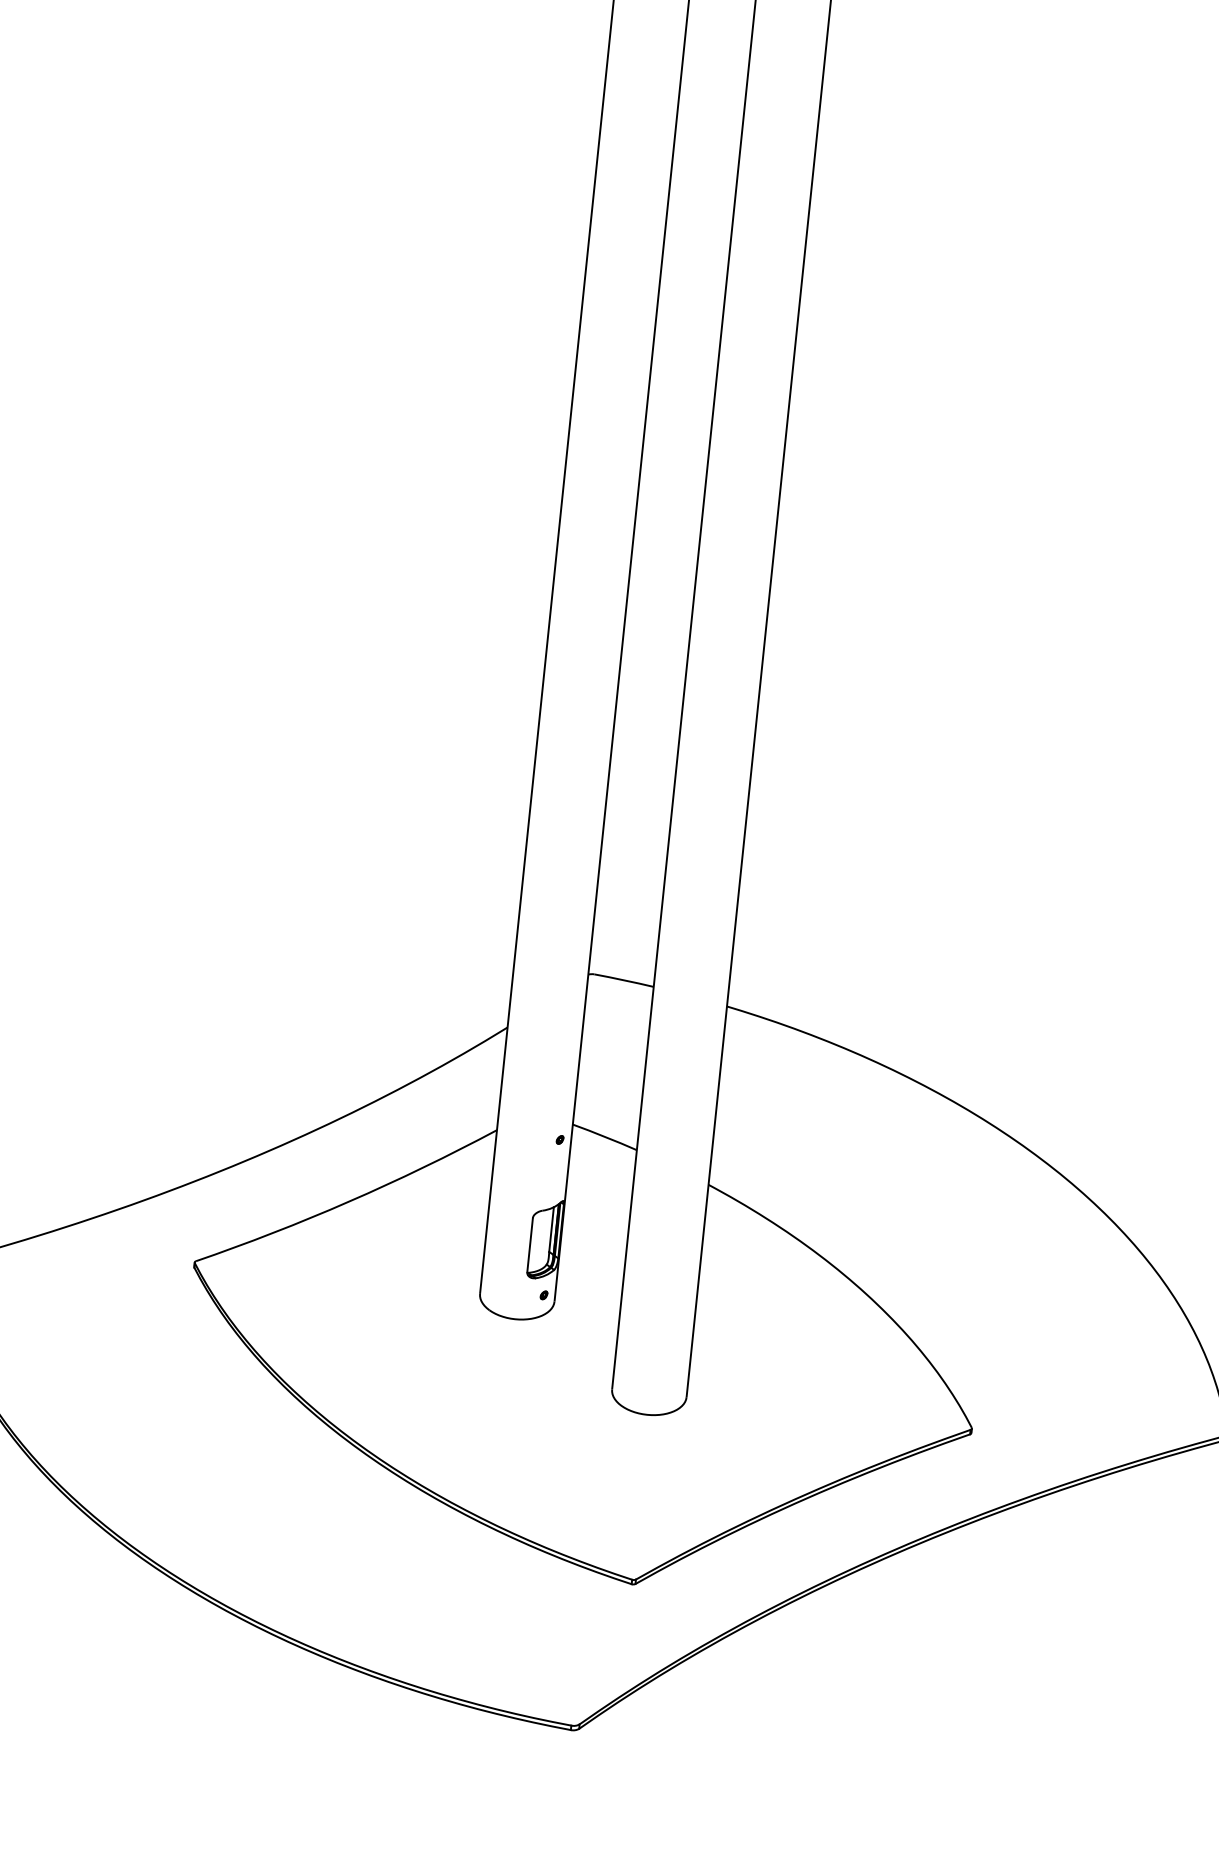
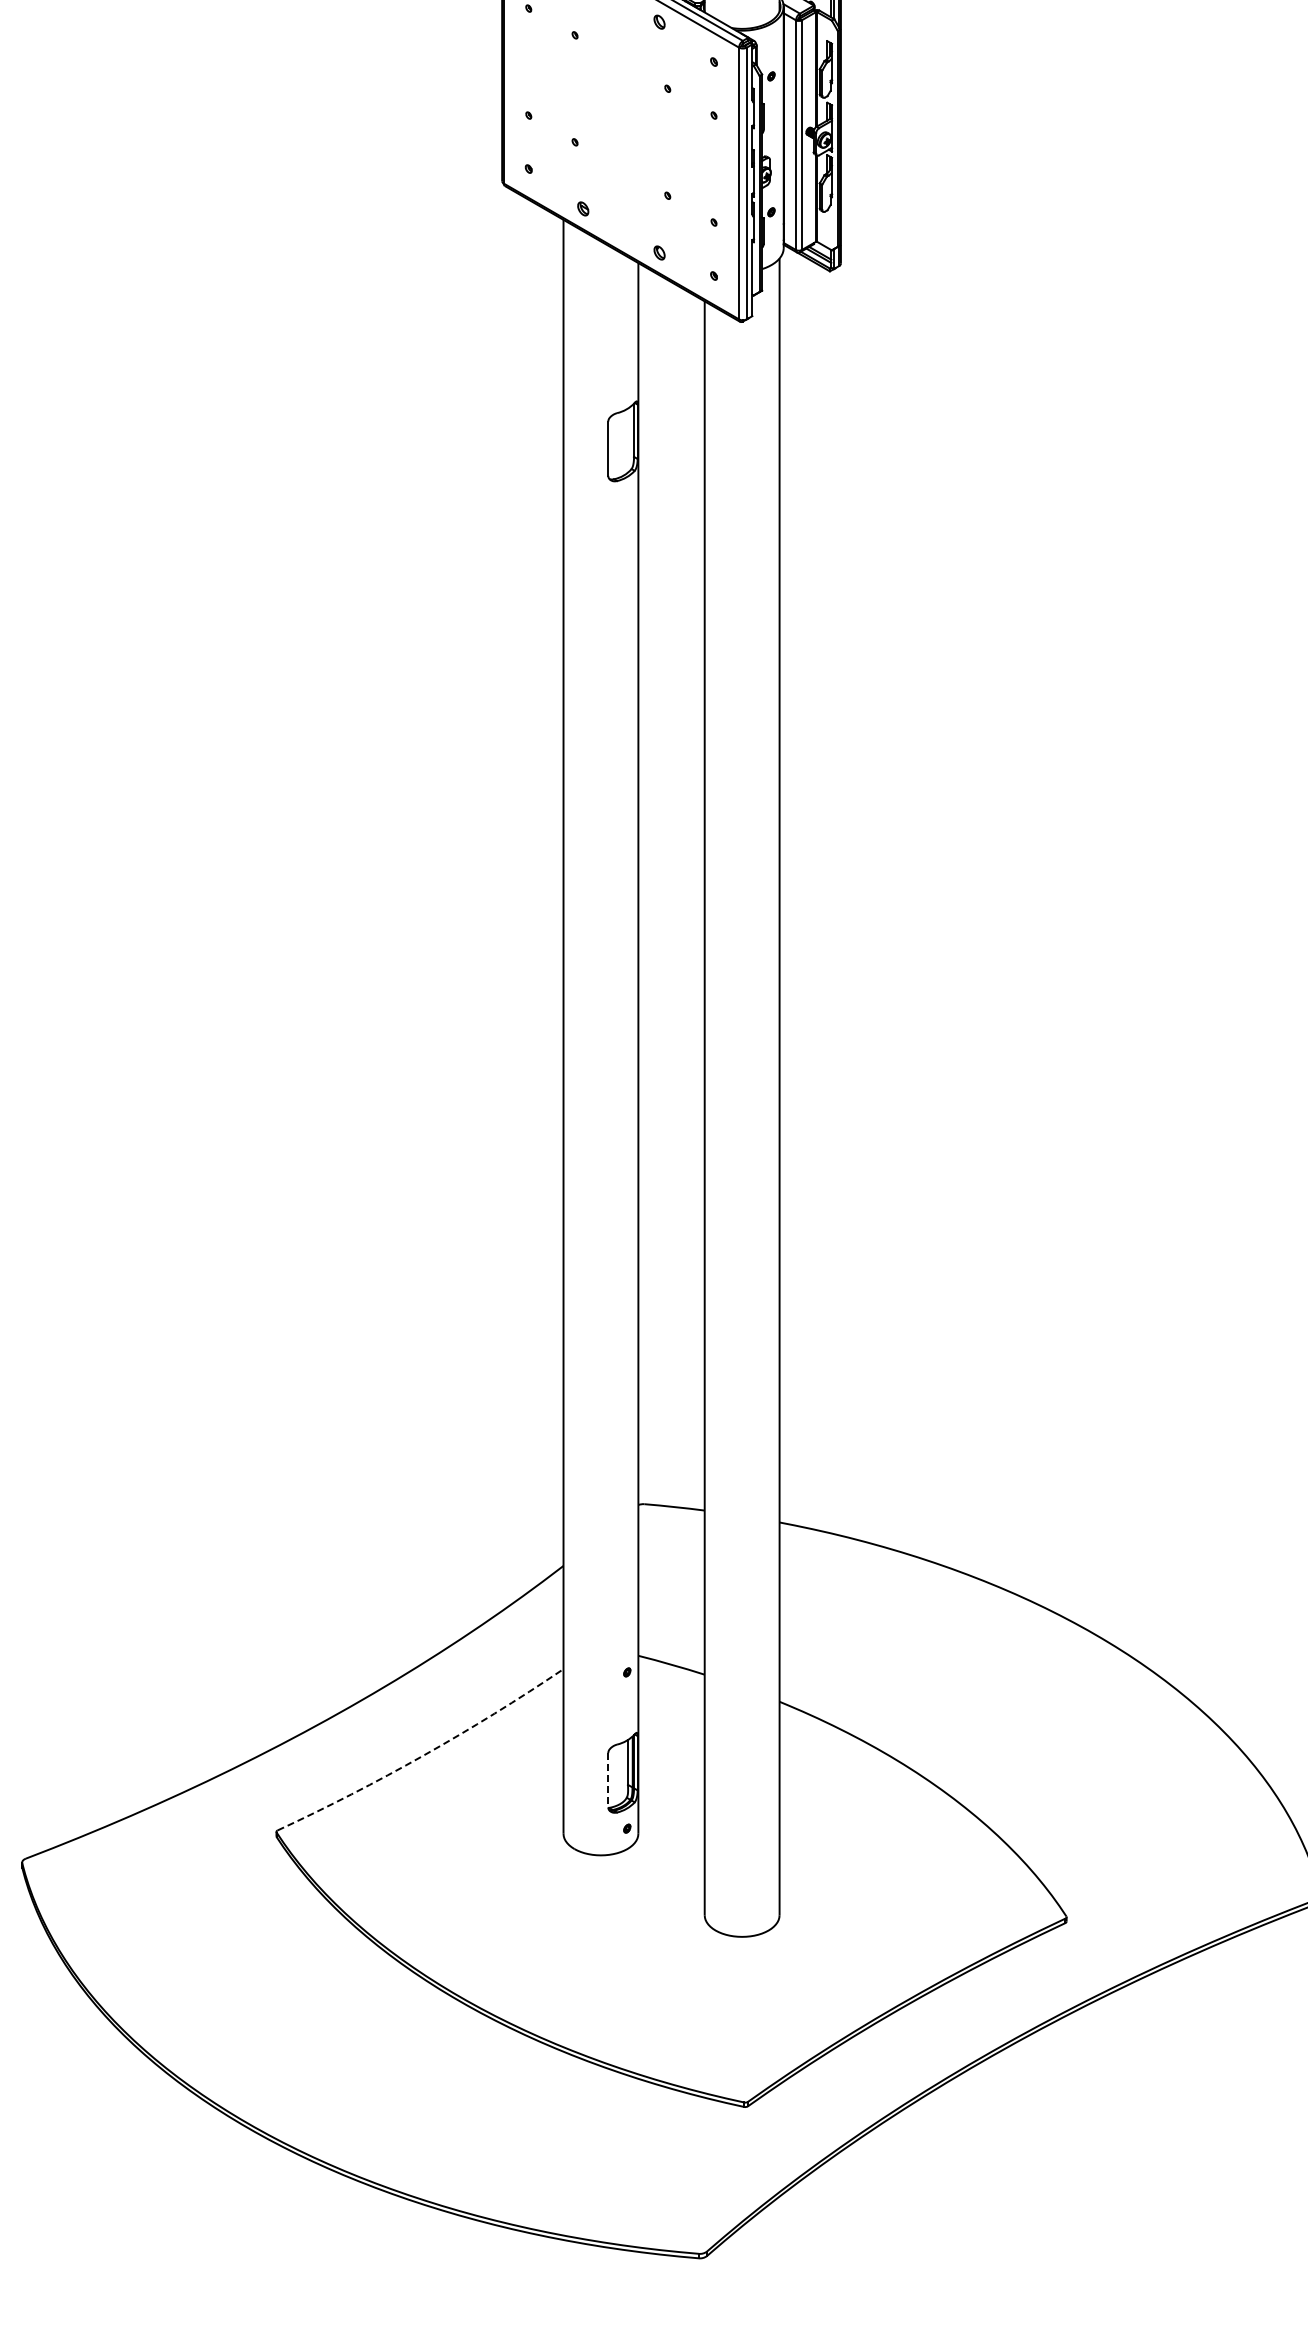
arc: (348, 1201) -> (423, 1755), solid -> dashed
line: (530, 1245) -> (608, 1780), solid -> dashed

